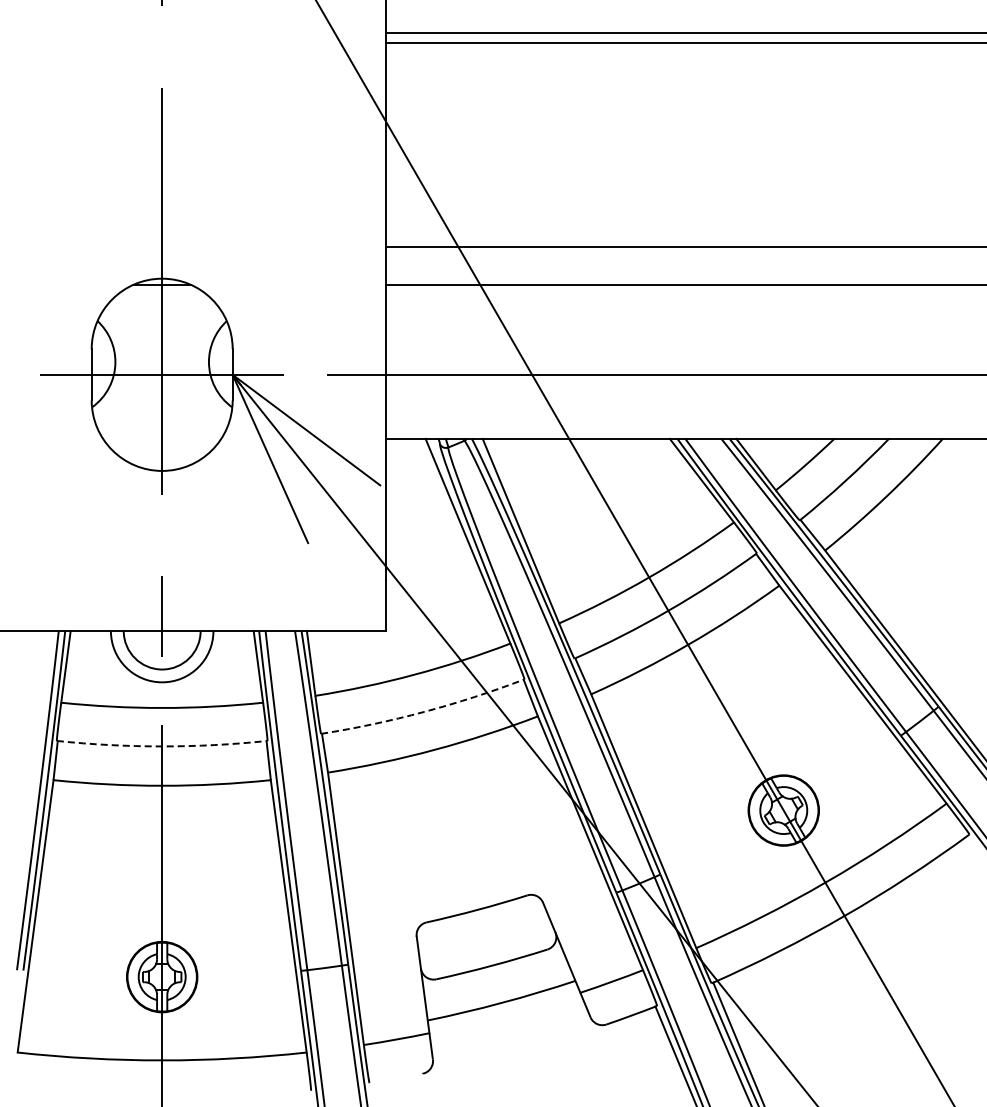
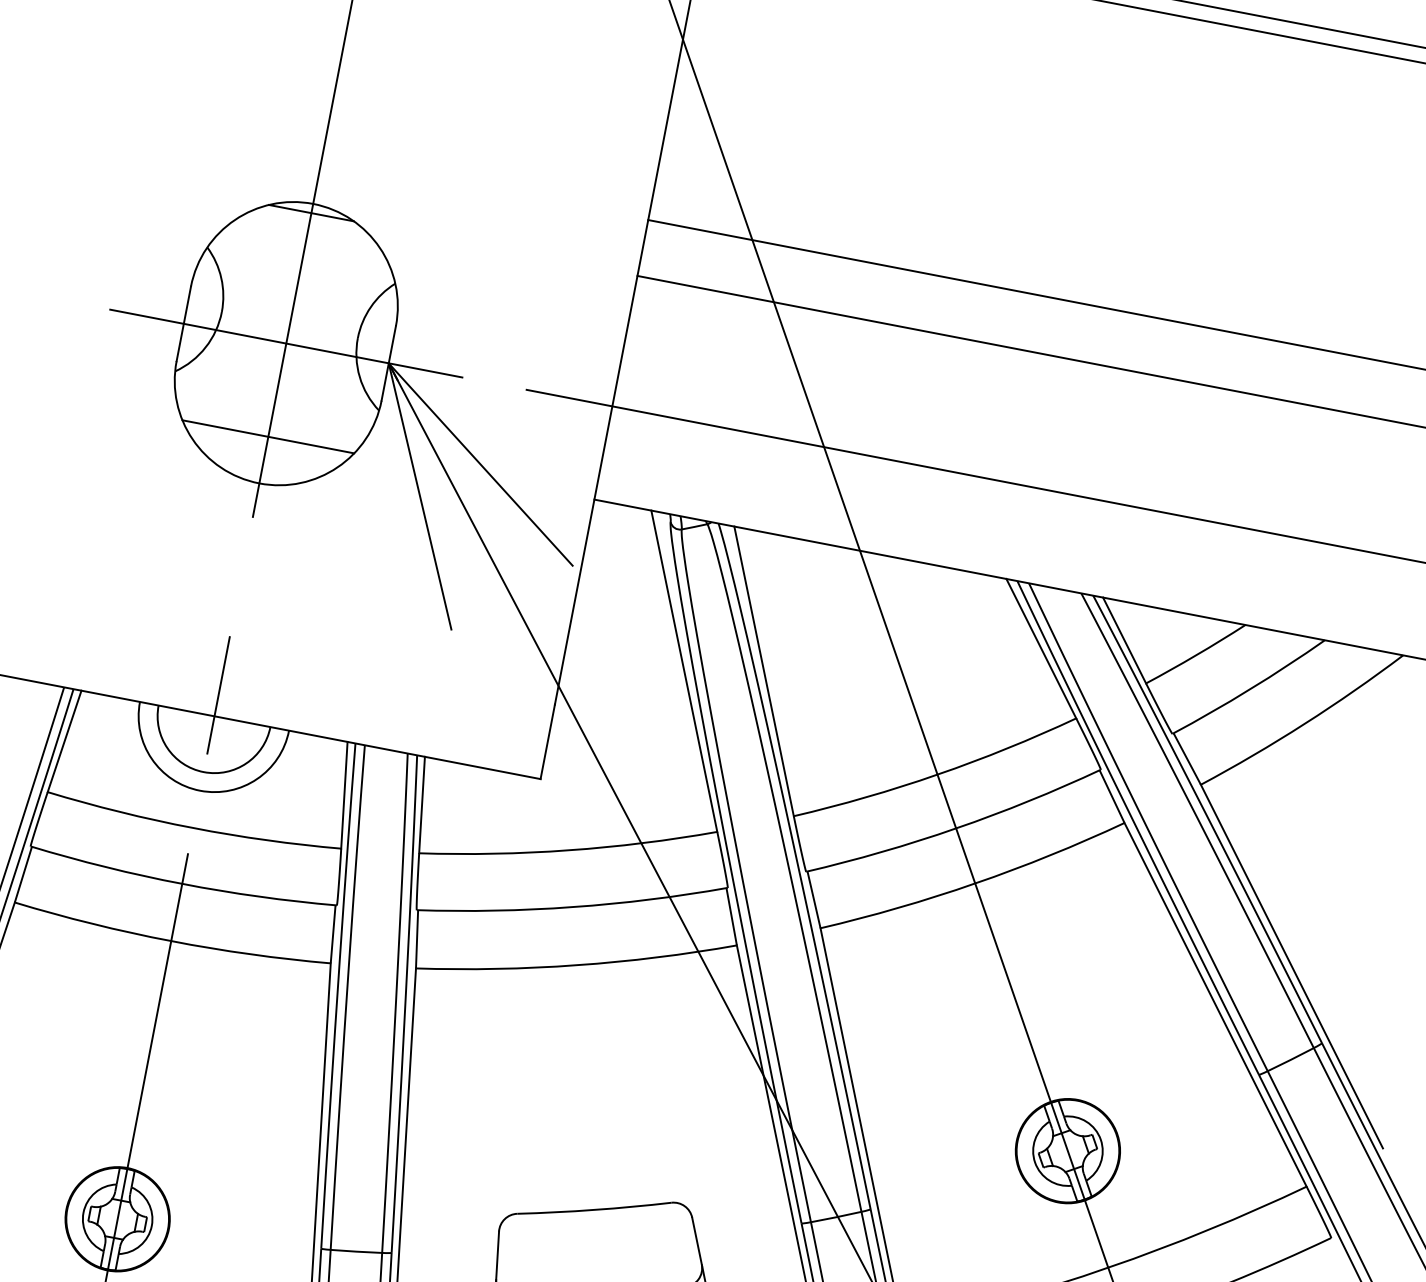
line: (162, 438) -> (268, 436), added
arc: (424, 711) -> (573, 906), dashed -> solid
arc: (162, 746) -> (182, 884), dashed -> solid

